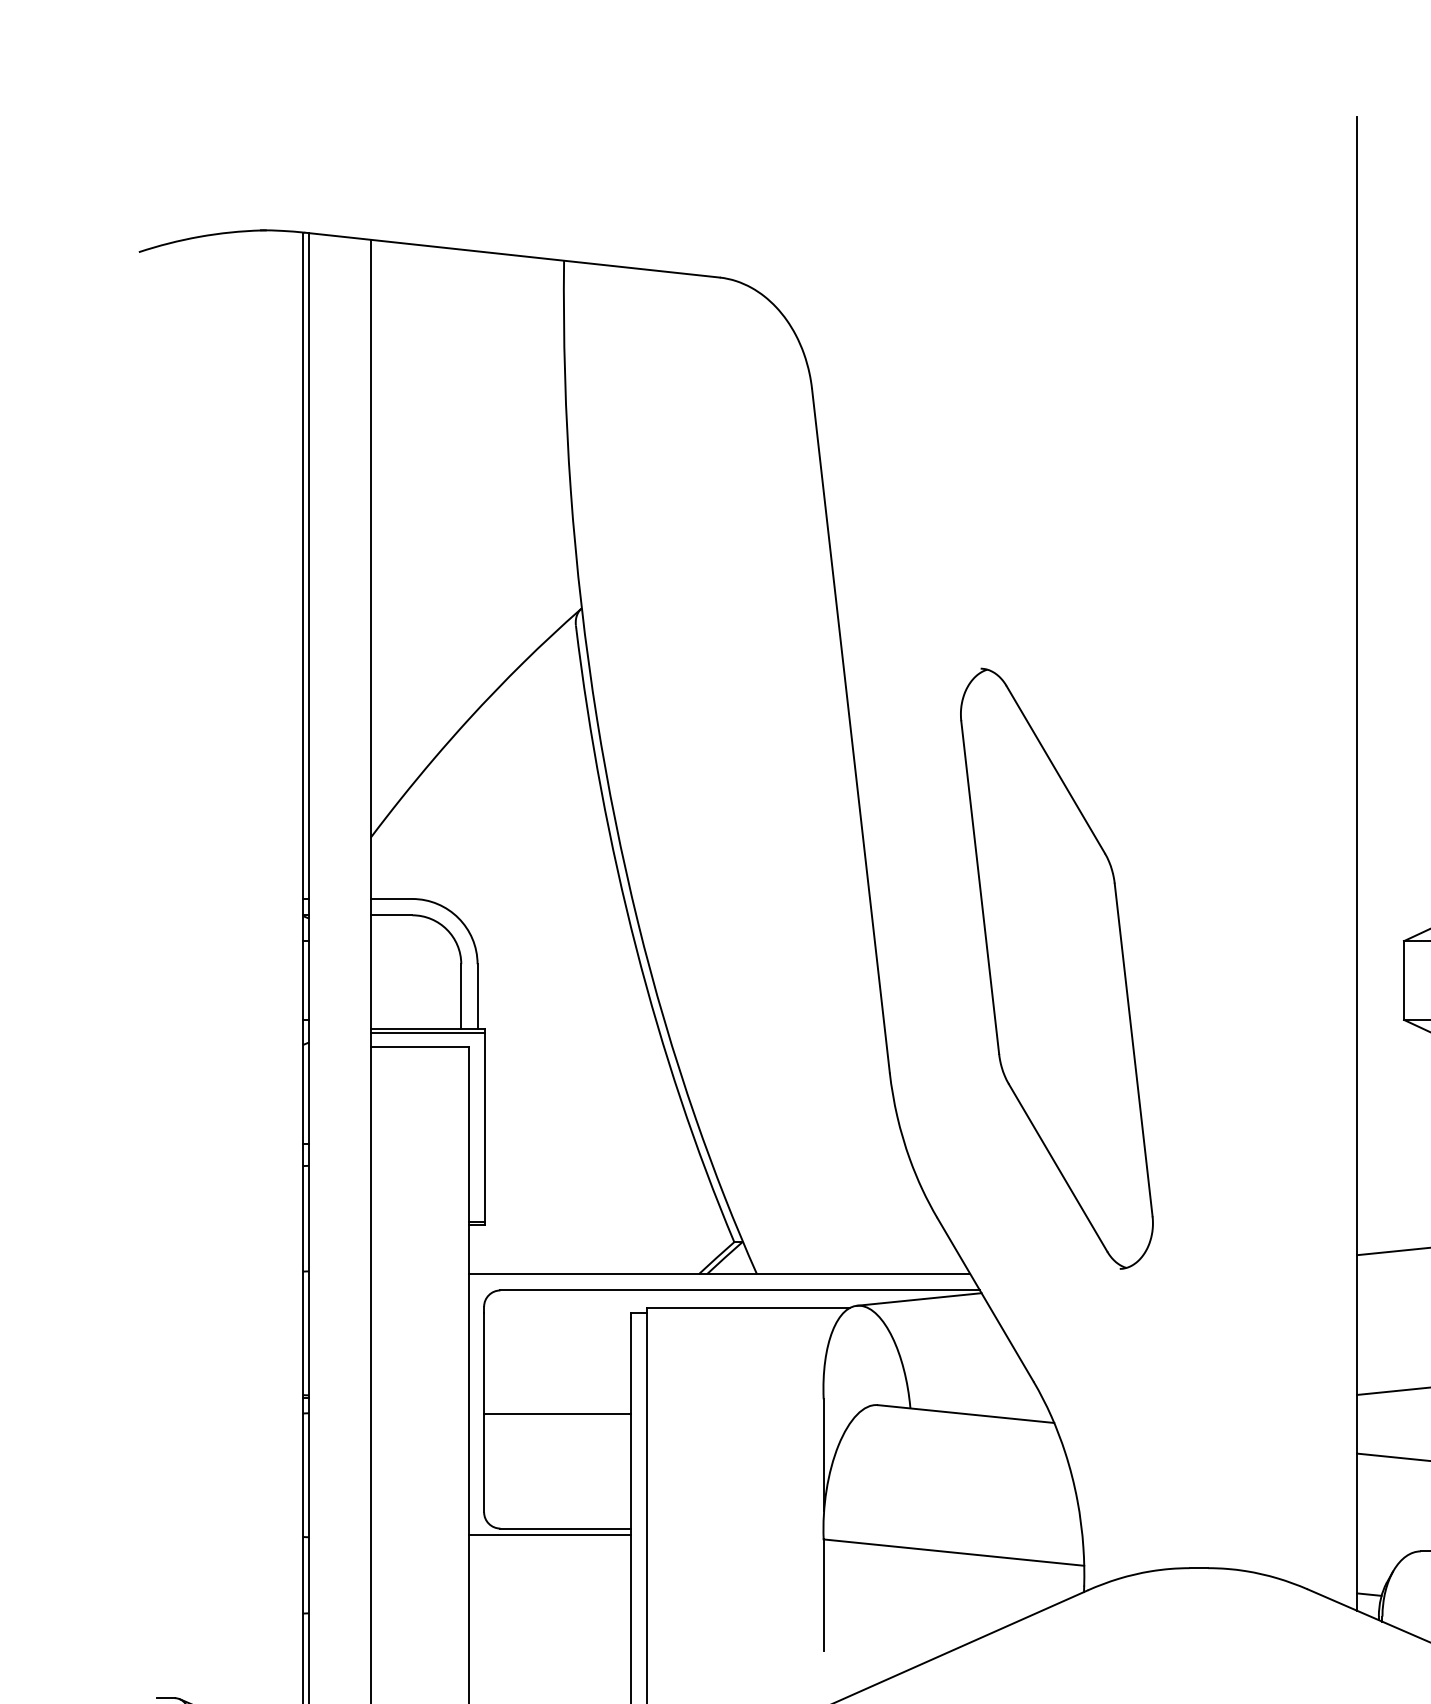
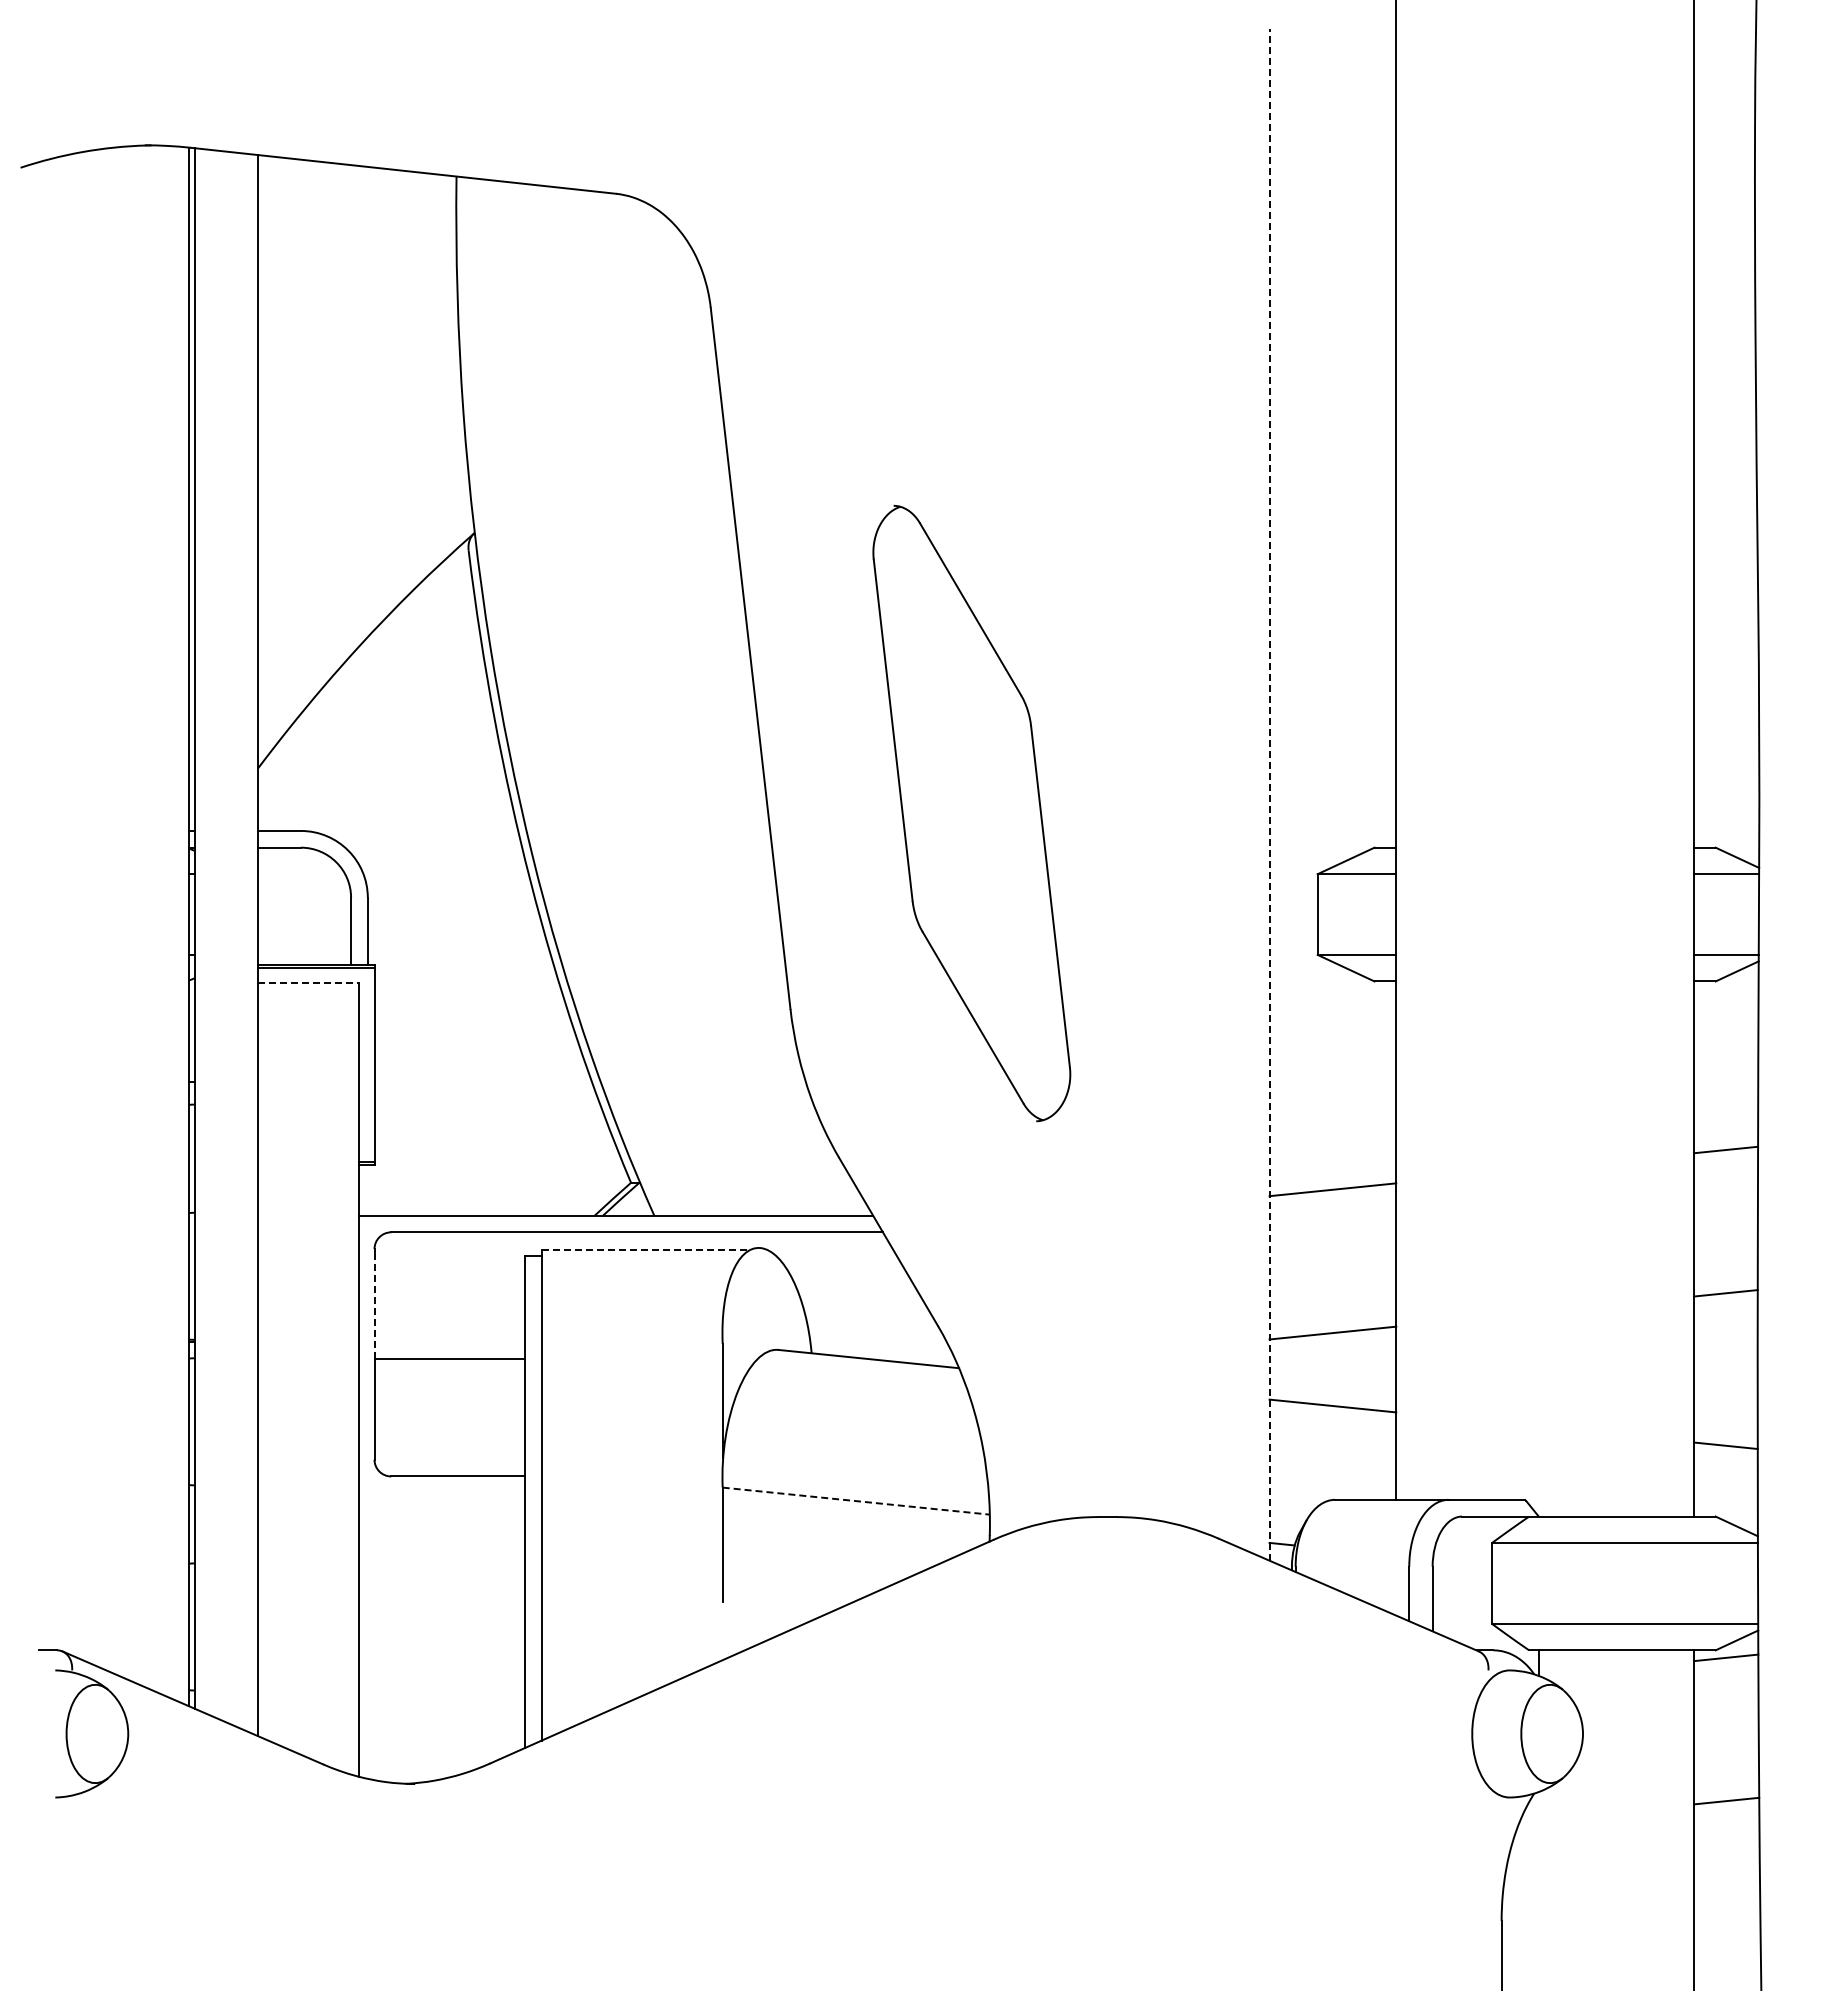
line: (1356, 863) -> (1269, 794), solid -> dashed
part: (1056, 968) -> (971, 813), moved
line: (419, 1046) -> (308, 982), solid -> dashed
line: (919, 1299) -> (820, 1241), removed
line: (748, 1308) -> (645, 1250), solid -> dashed
line: (484, 1362) -> (374, 1306), solid -> dashed
line: (549, 1535) -> (441, 1483), removed
line: (954, 1552) -> (856, 1501), solid -> dashed

